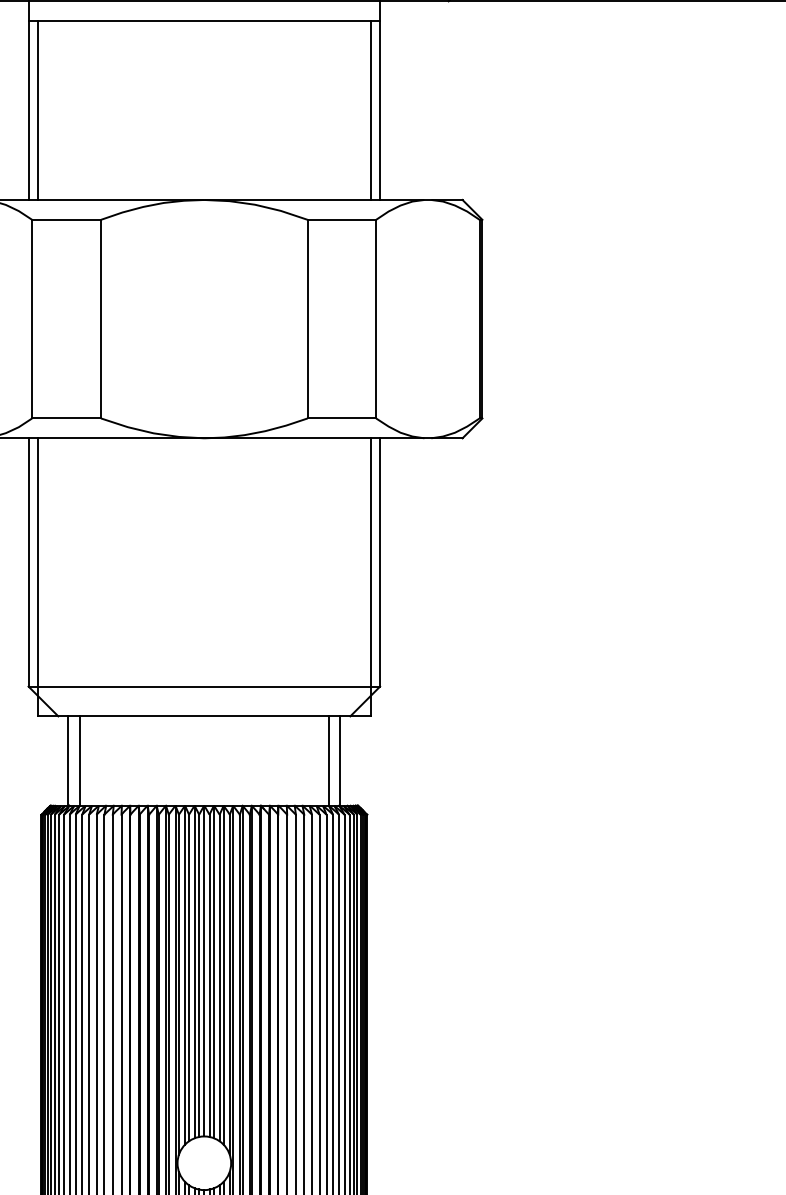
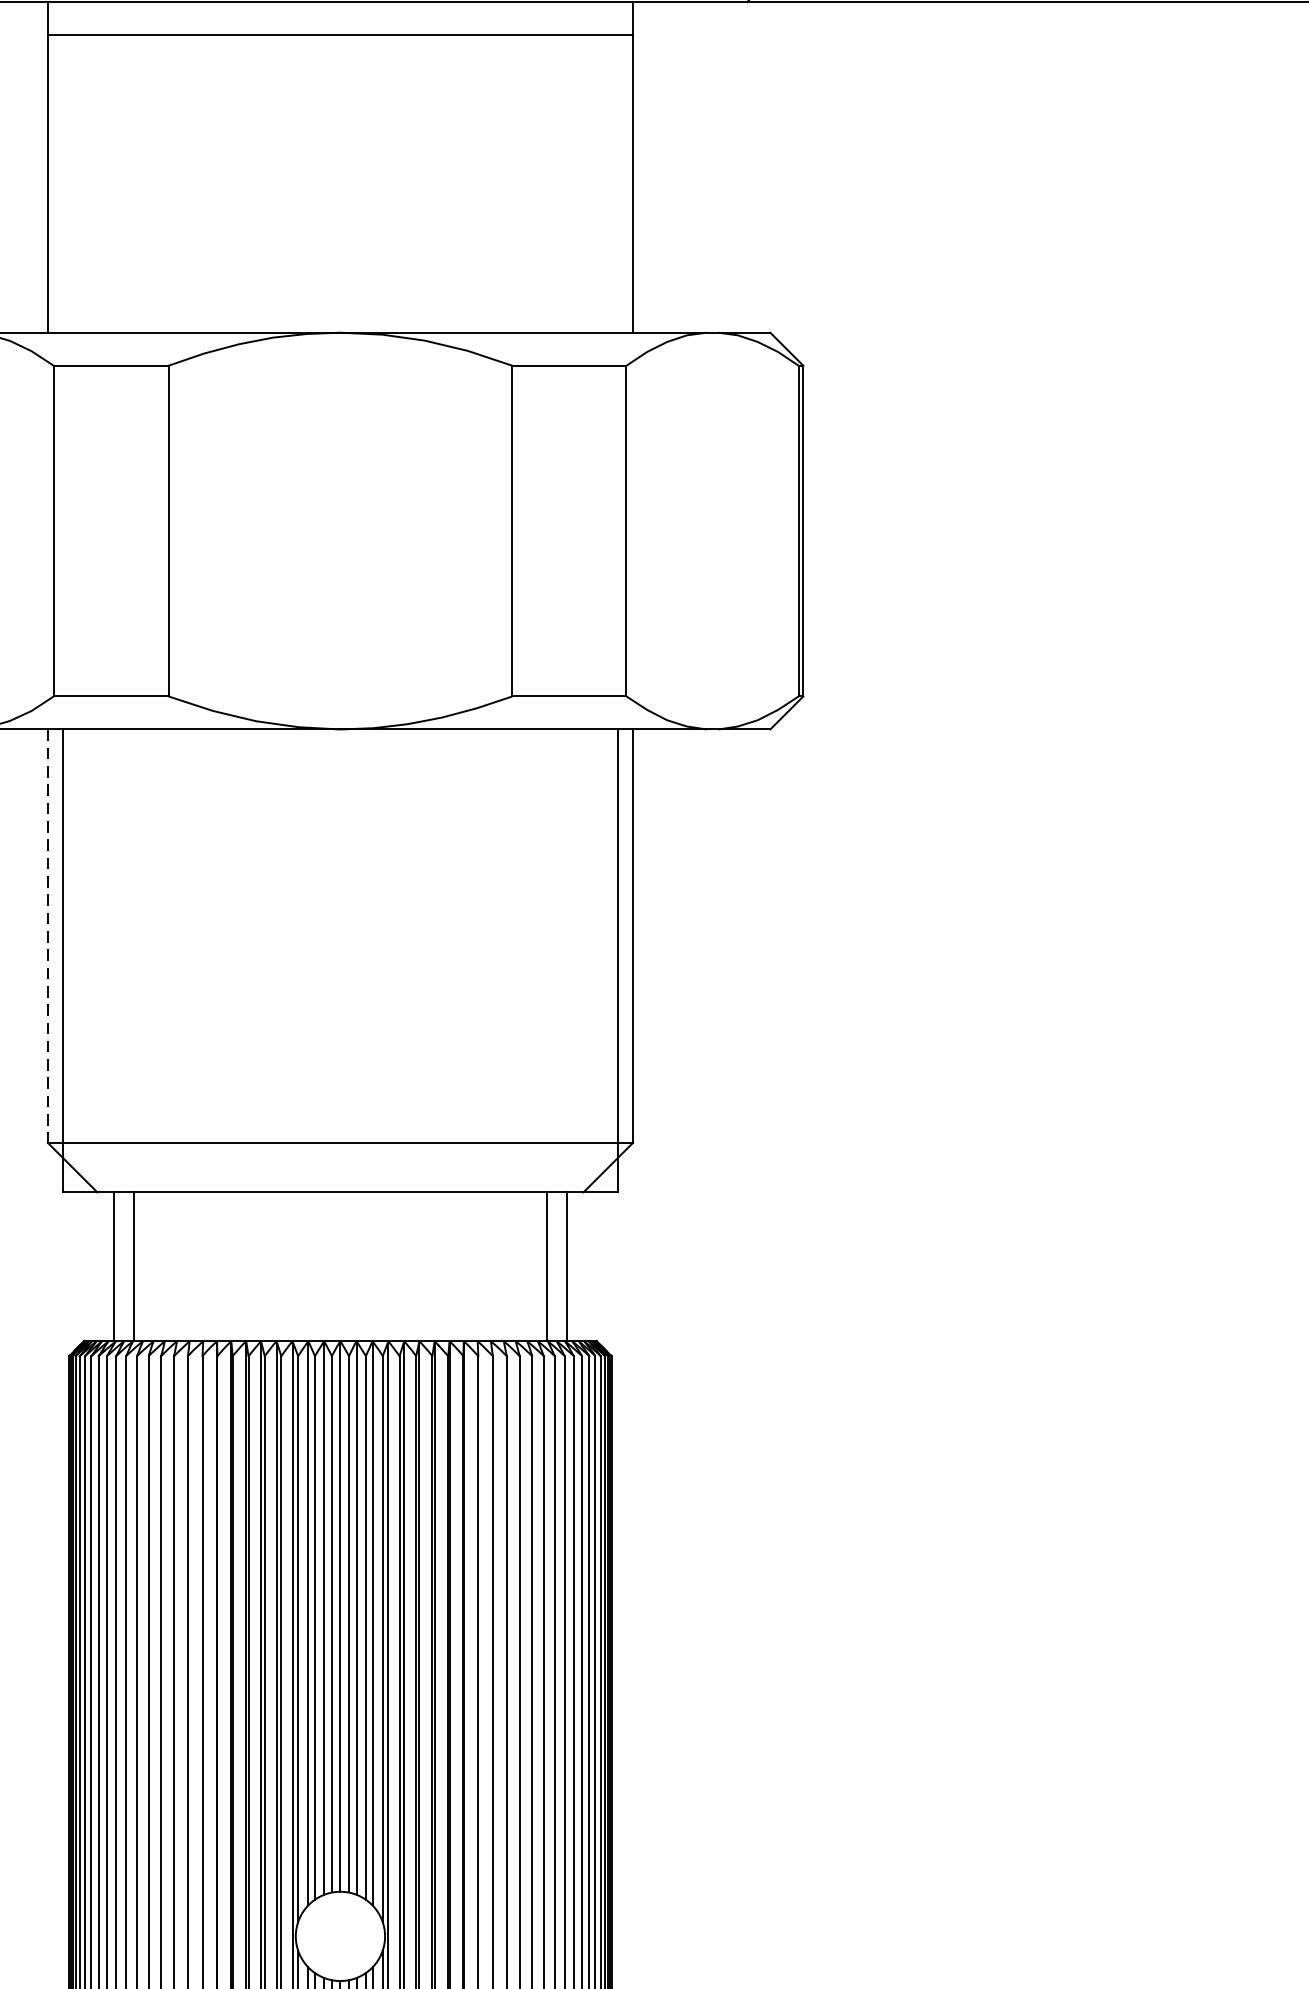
line: (37, 110) -> (62, 183), removed
line: (371, 110) -> (618, 183), removed
line: (28, 562) -> (47, 936), solid -> dashed

